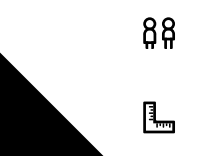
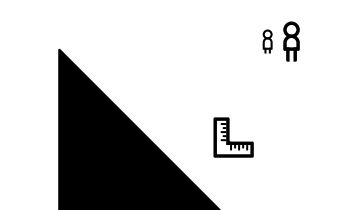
part: (149, 33) -> (267, 41), size x0.6
part: (159, 117) -> (233, 137), moved

